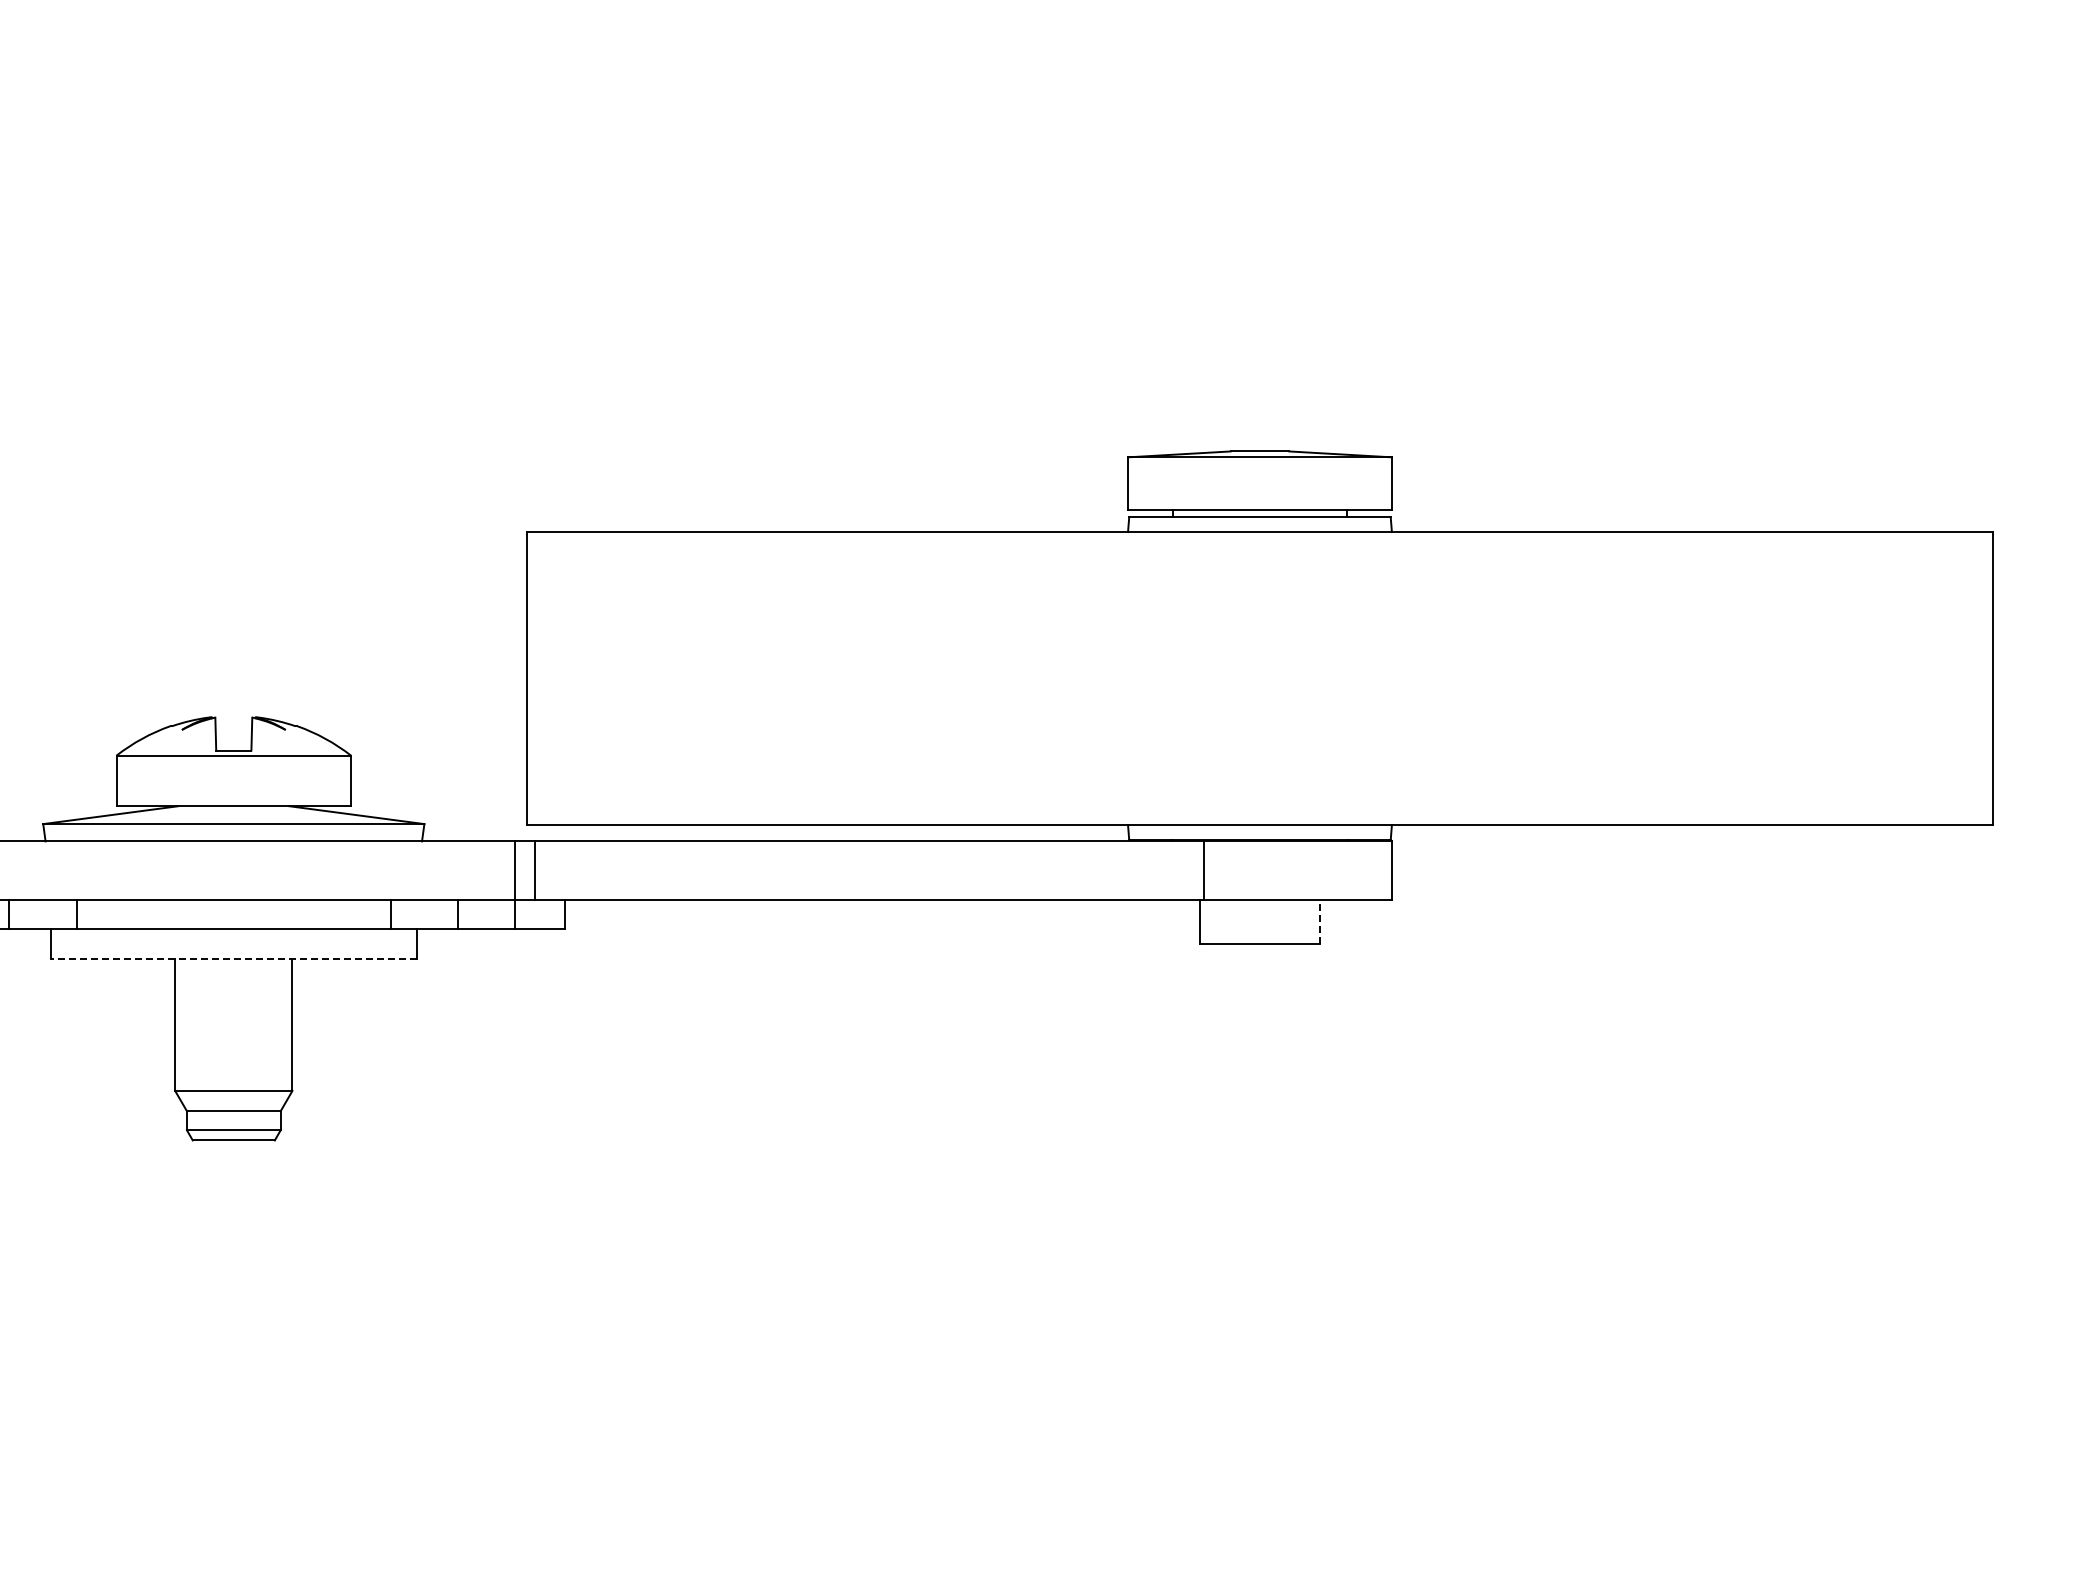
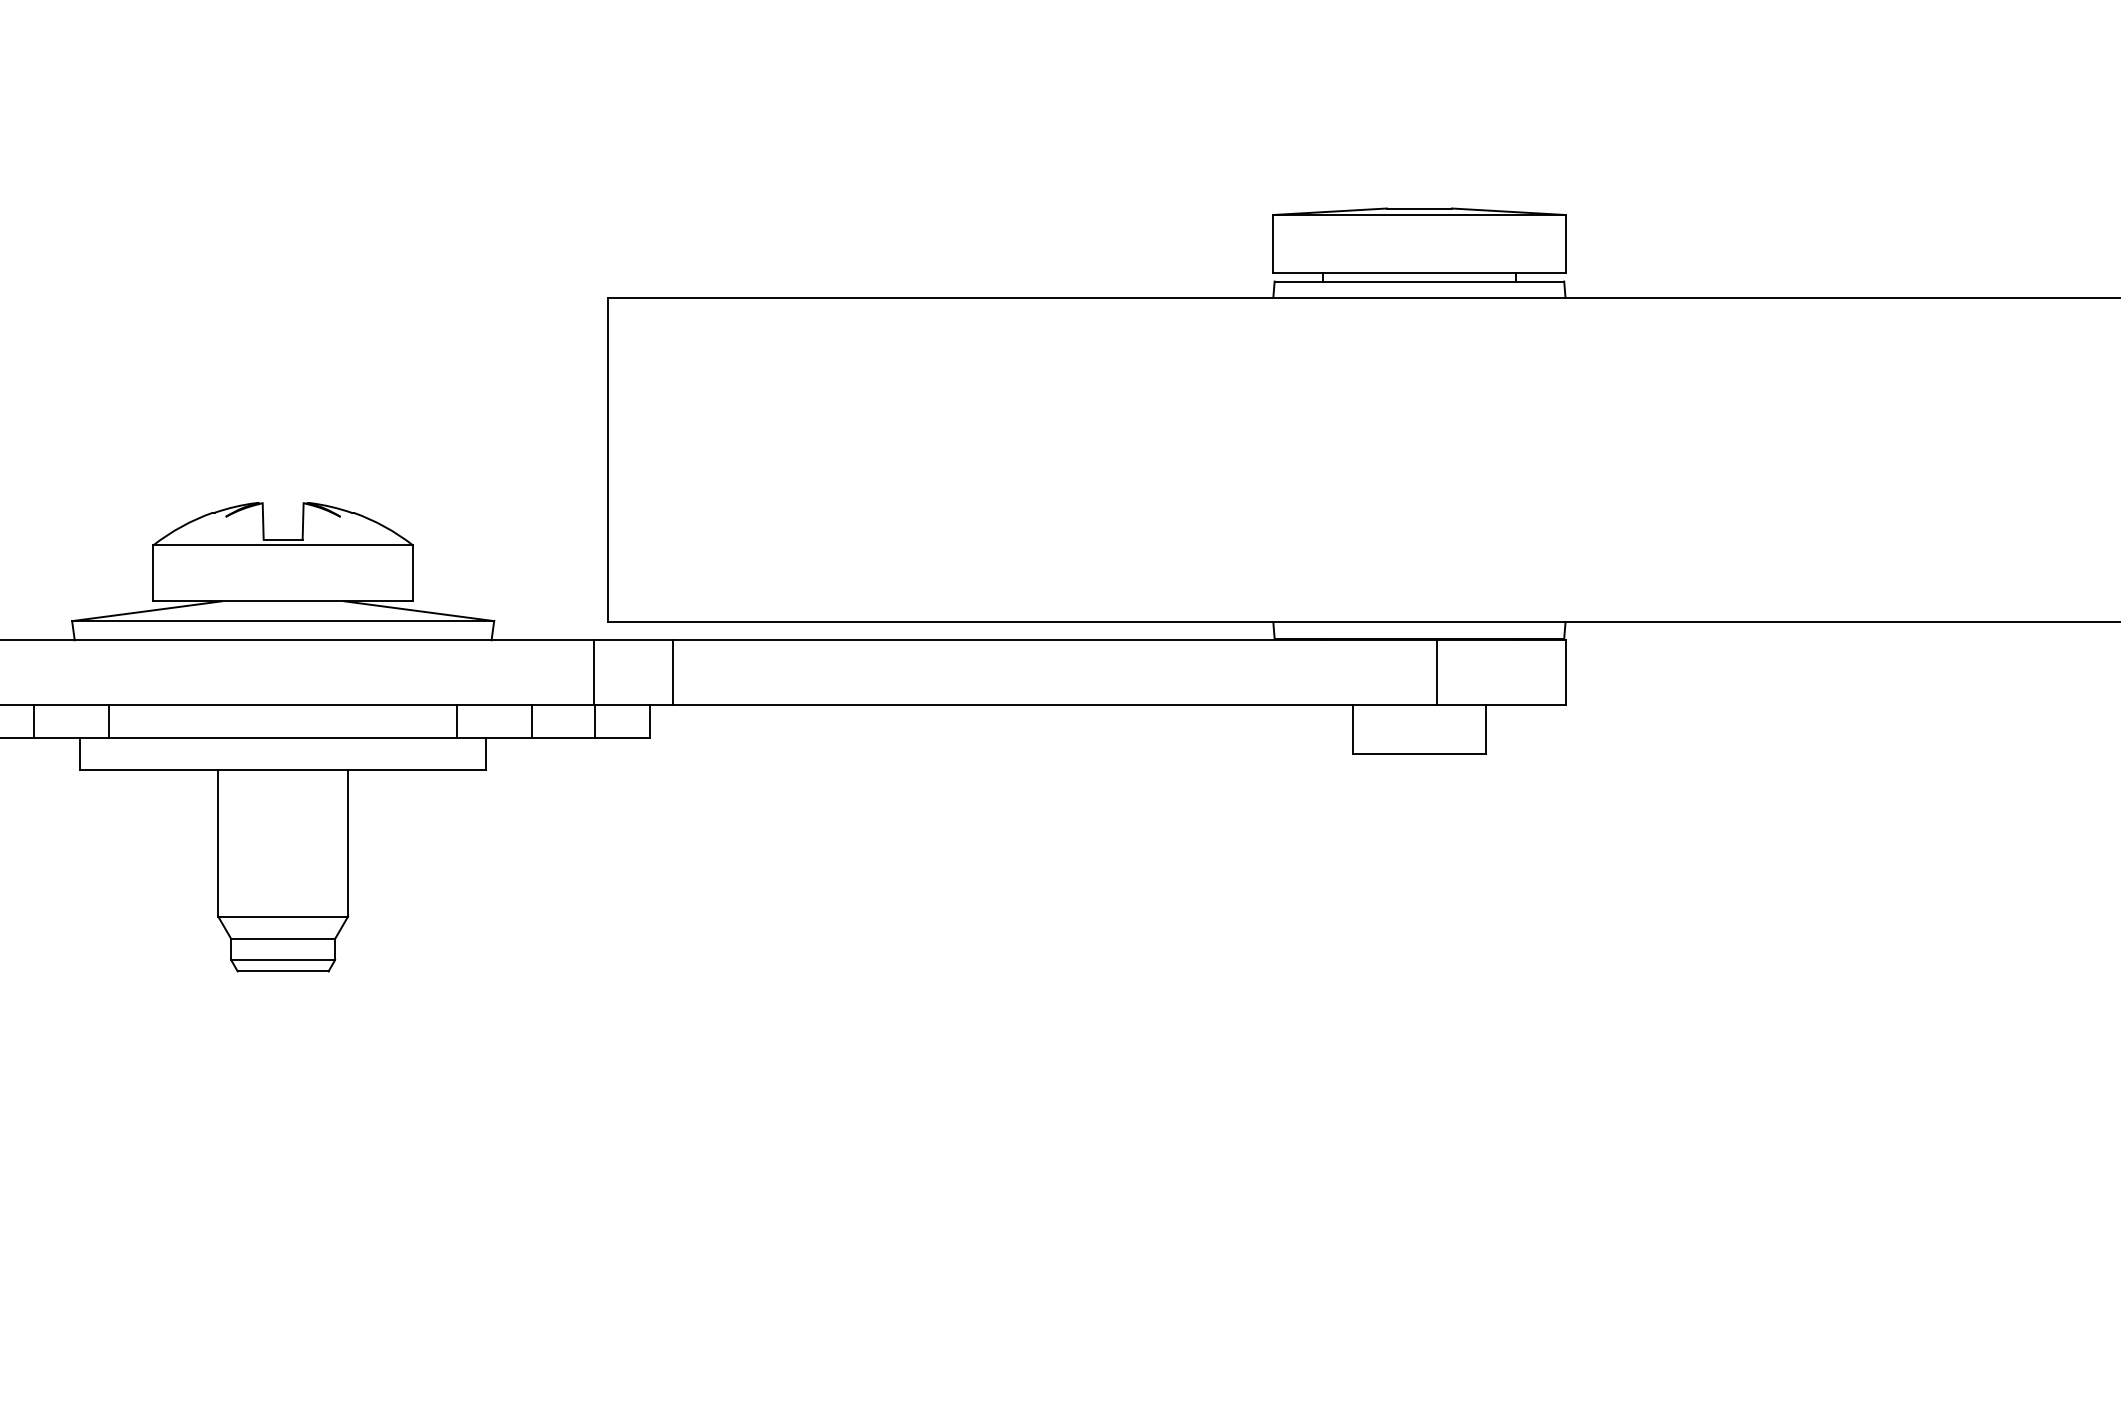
line: (534, 870) -> (672, 672), moved
line: (1204, 870) -> (1437, 672), moved
line: (1320, 922) -> (1486, 730), dashed -> solid
line: (233, 958) -> (282, 769), dashed -> solid

